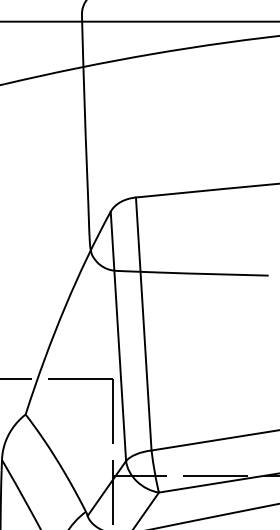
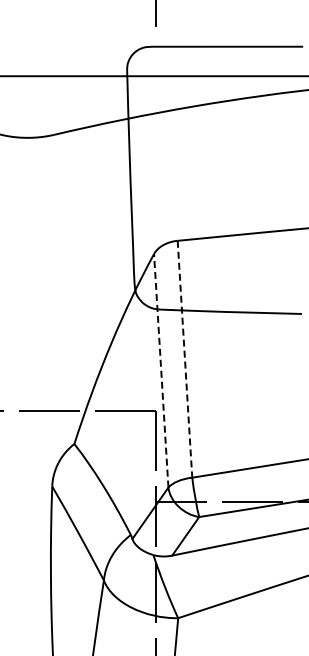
line: (143, 324) -> (184, 359), solid -> dashed
line: (118, 336) -> (161, 370), solid -> dashed

